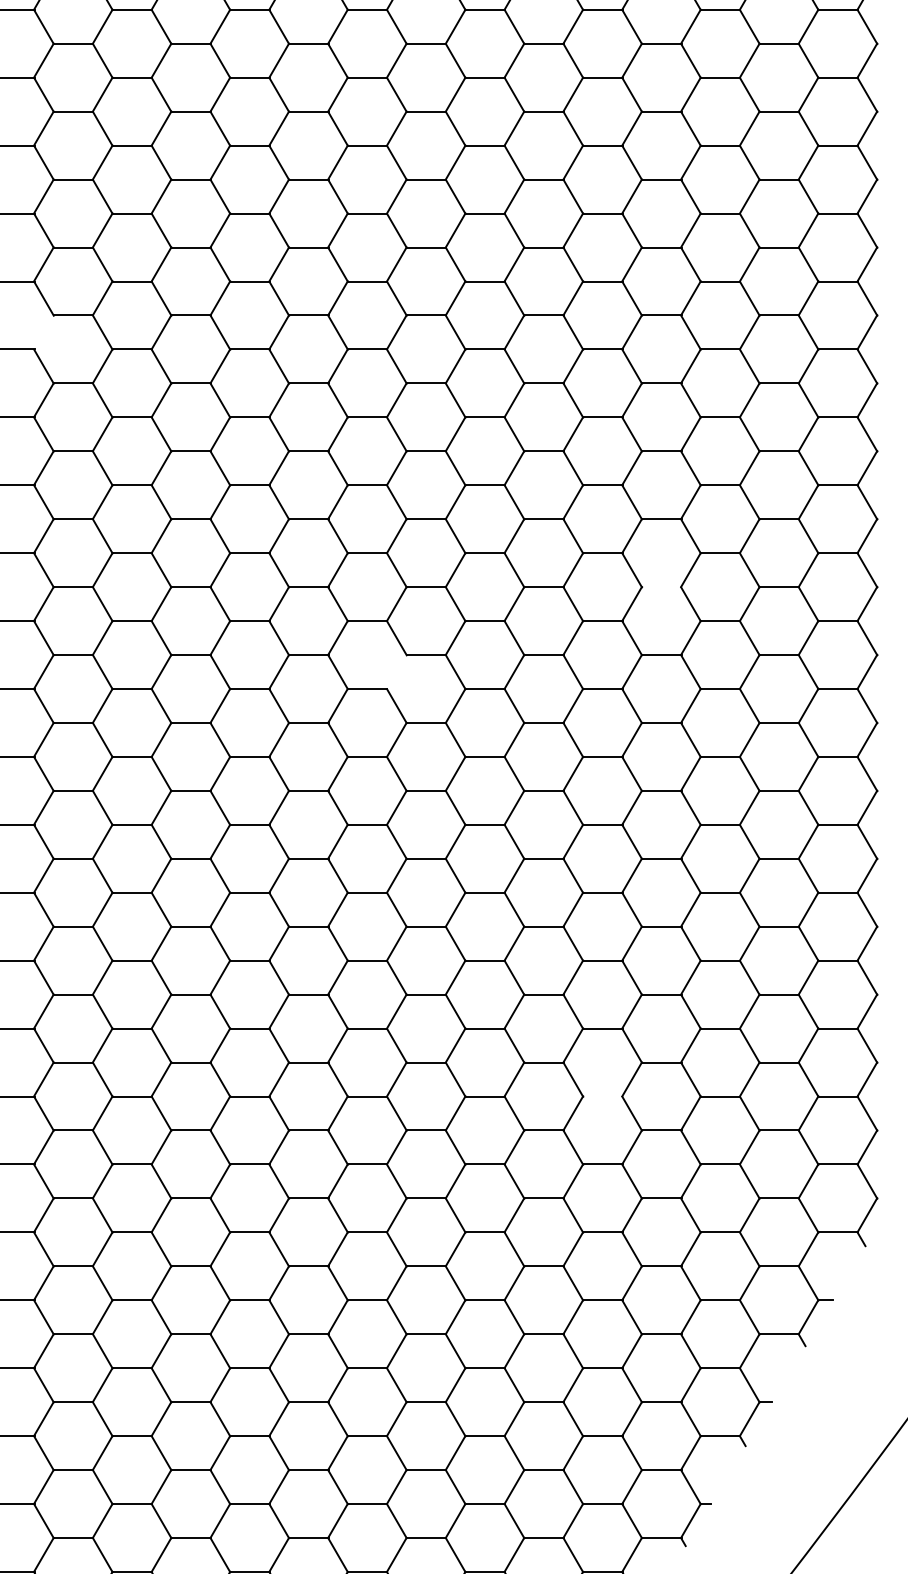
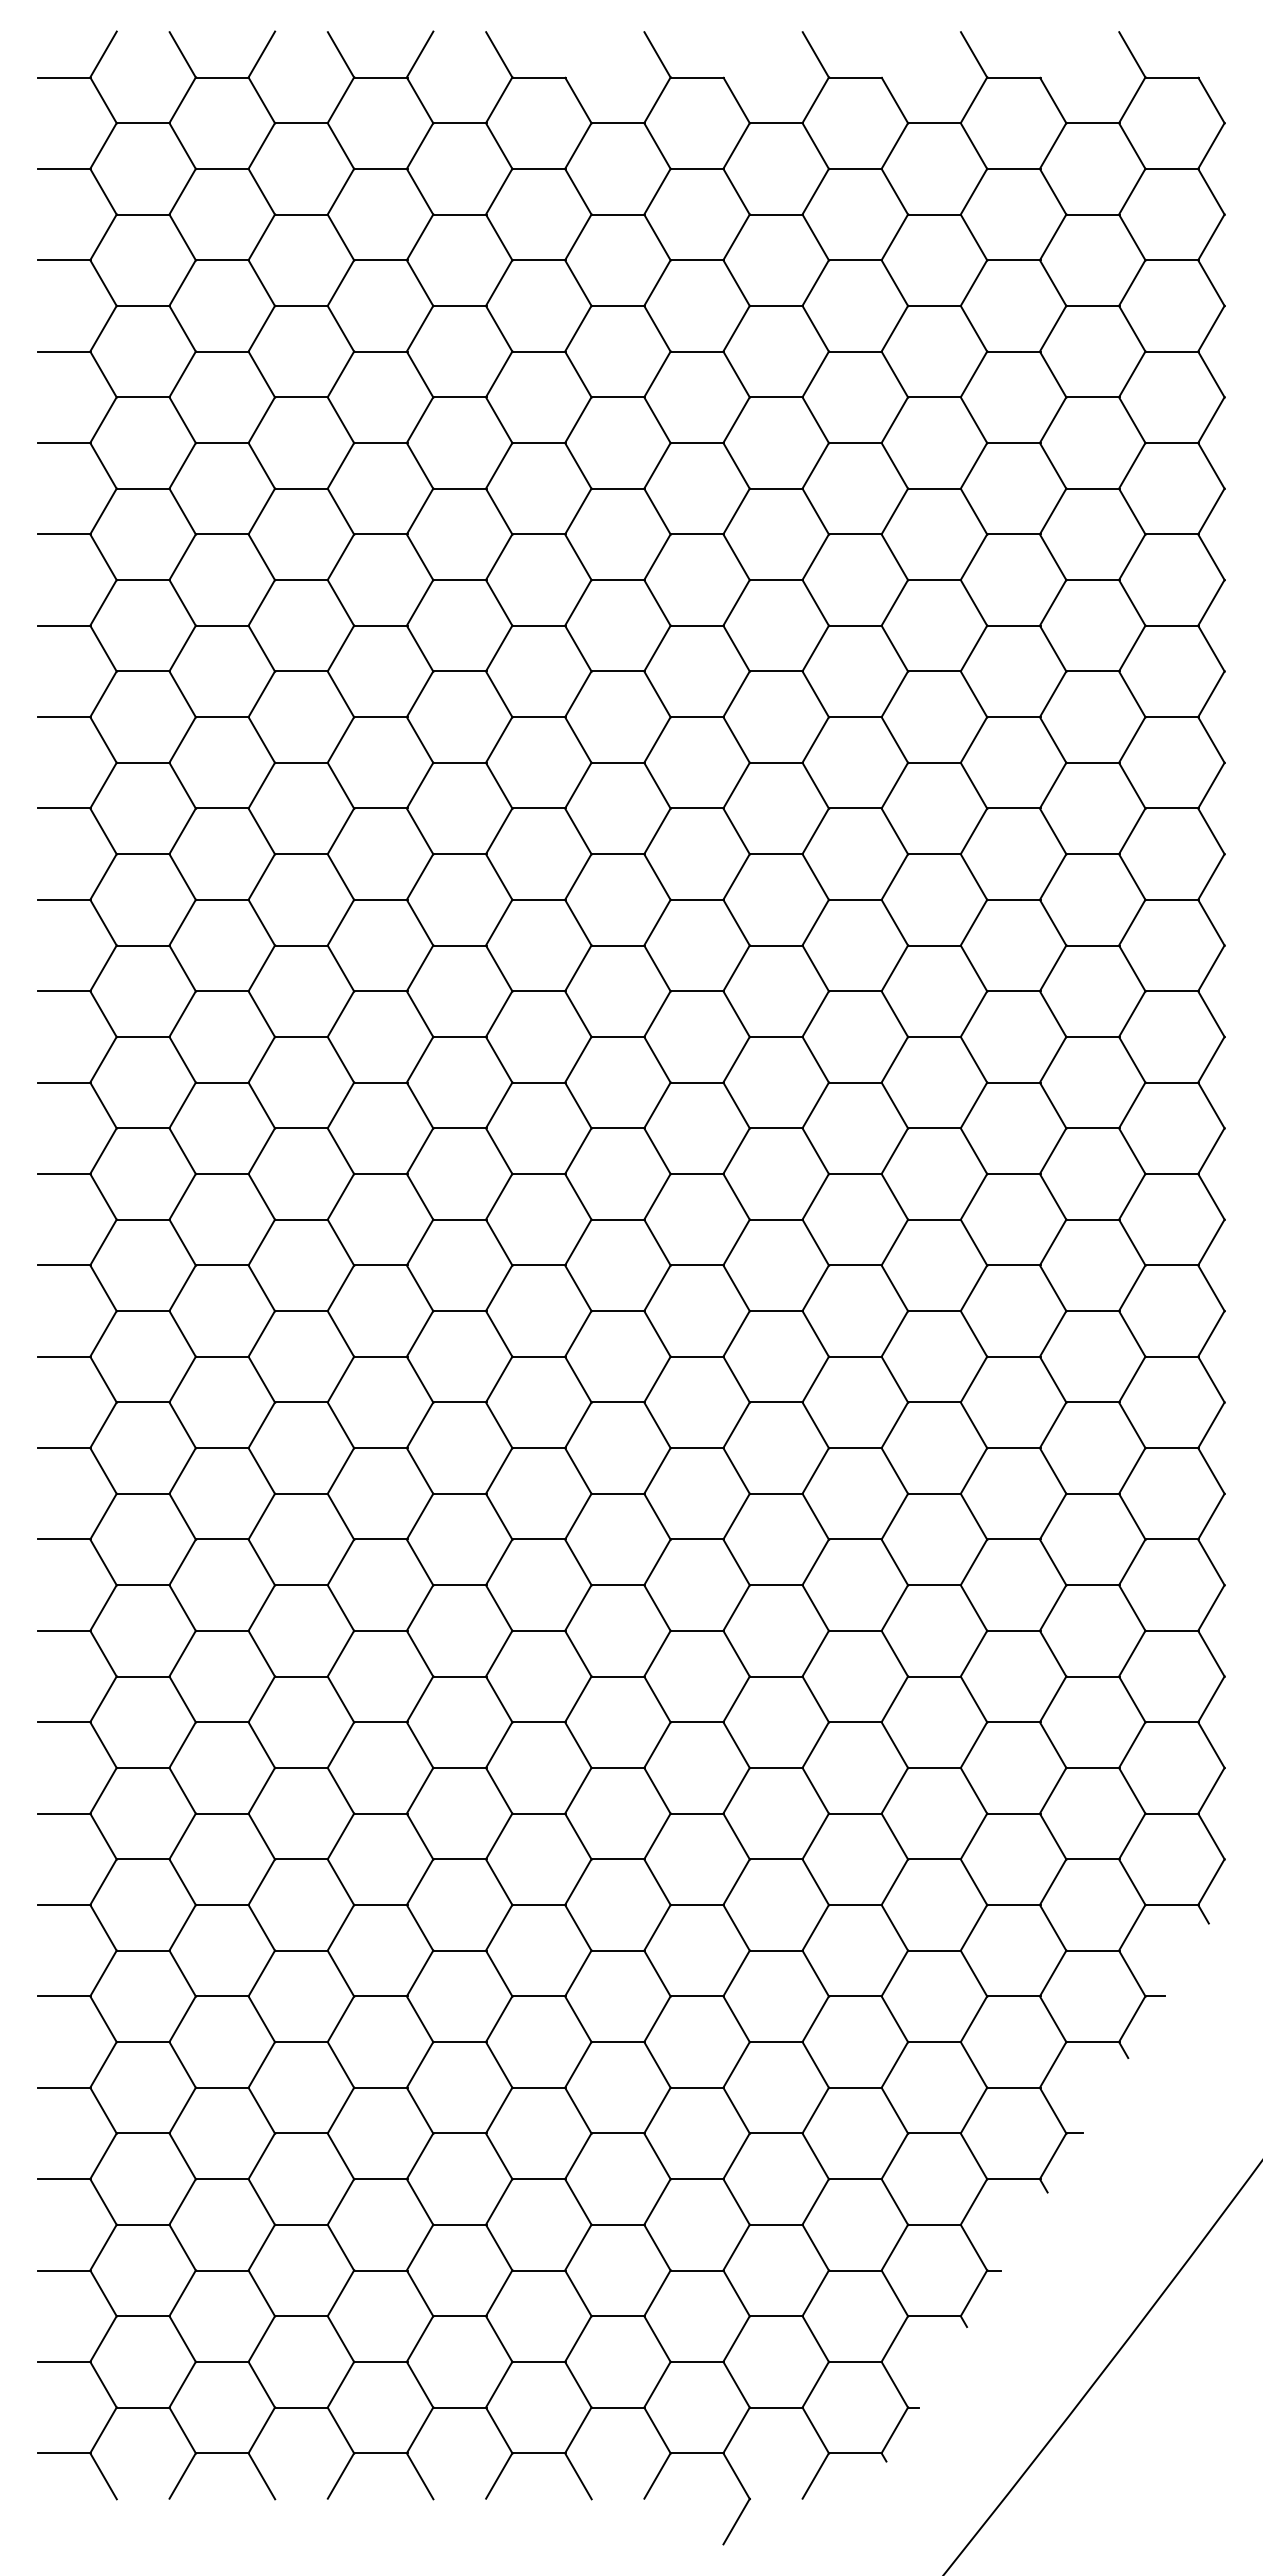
line: (43, 331) -> (103, 693), added
line: (661, 586) -> (934, 1036), added
line: (396, 671) -> (578, 1150), added
line: (602, 1096) -> (855, 1722), added

